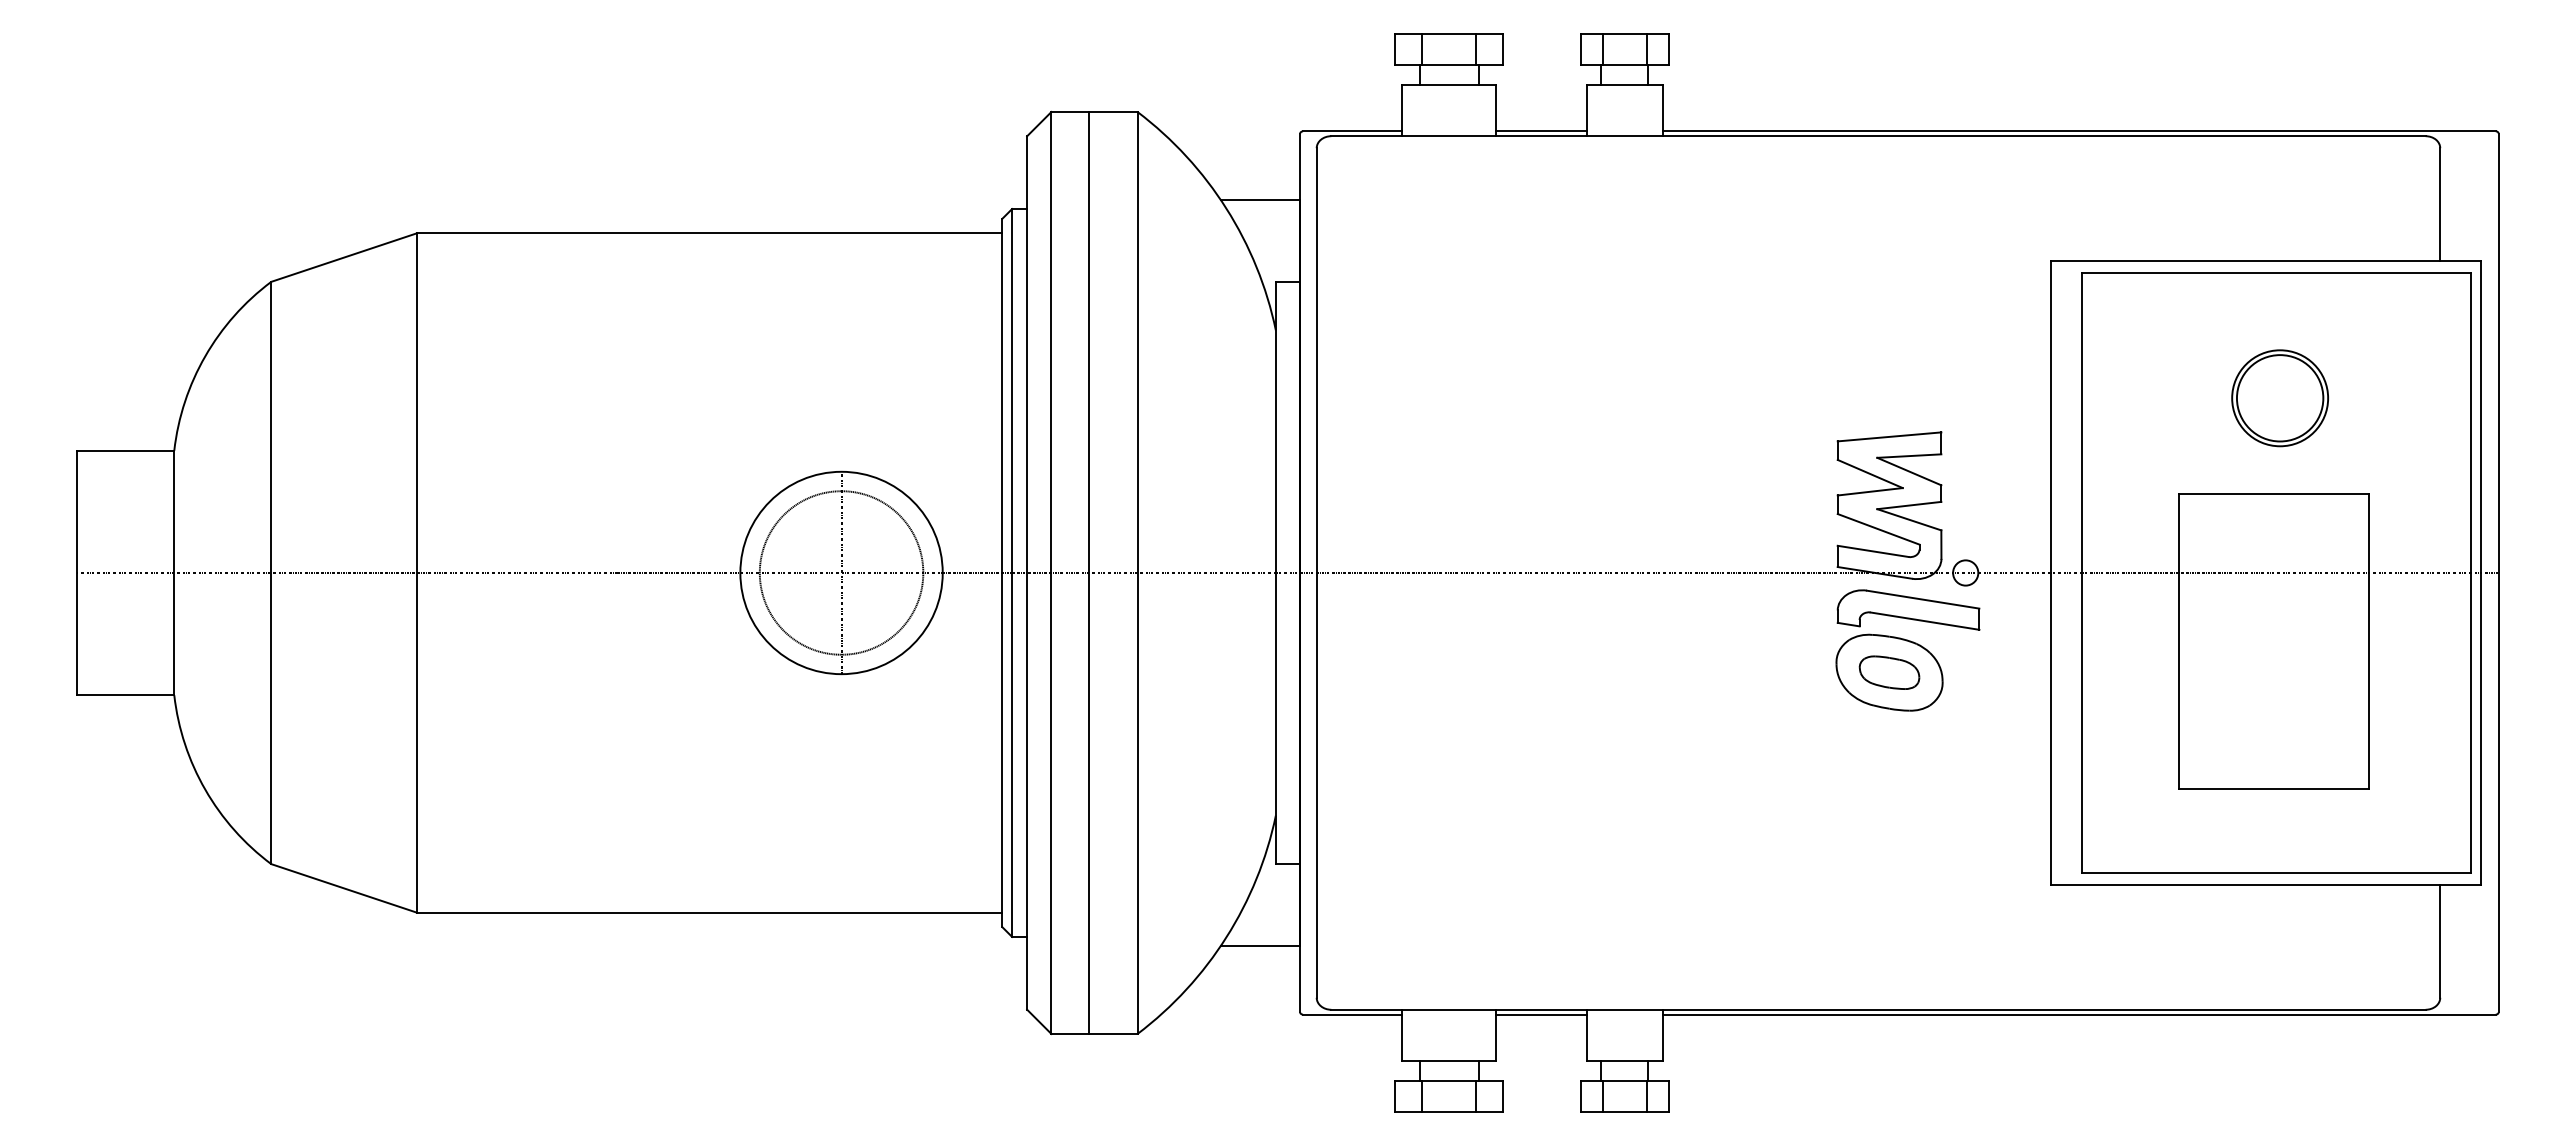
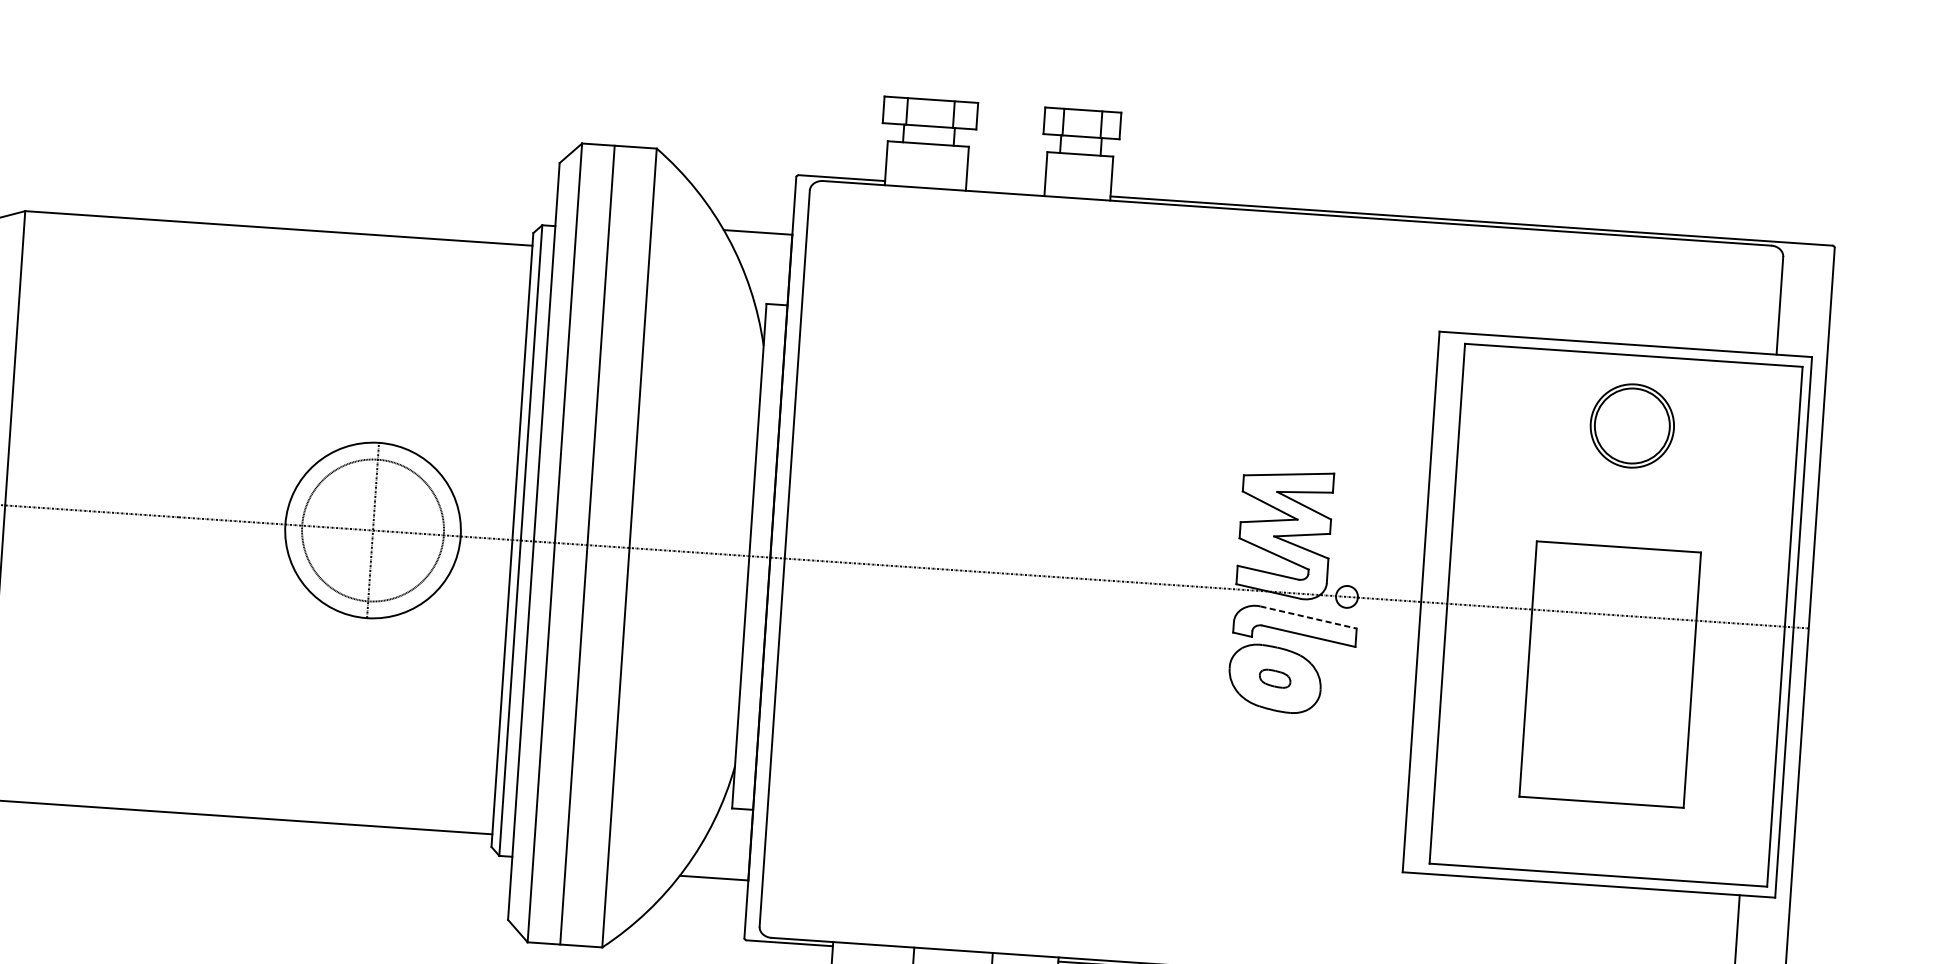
line: (1541, 131) -> (1005, 189), removed
part: (2279, 398) -> (1631, 426), moved
line: (1923, 599) -> (1308, 617), solid -> dashed
part: (1889, 672) -> (1275, 678), size x0.6
line: (1541, 1014) -> (953, 954), removed

